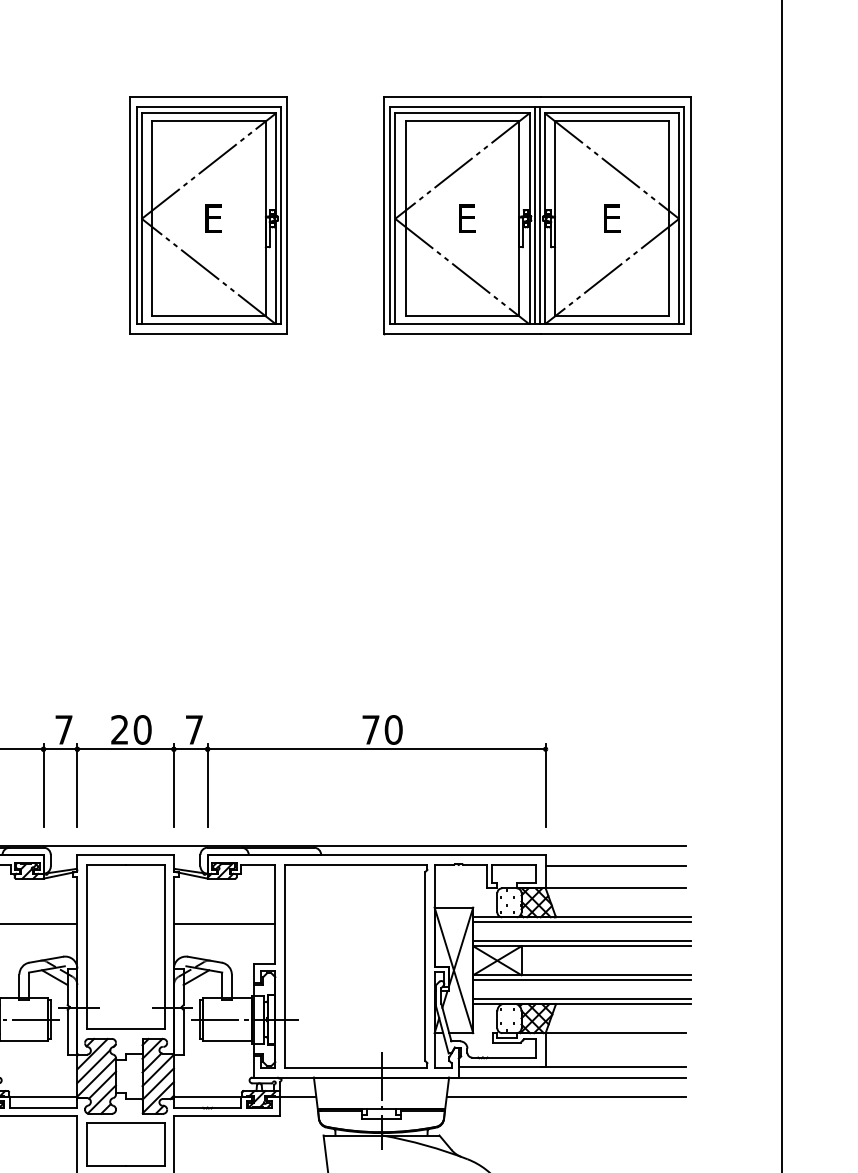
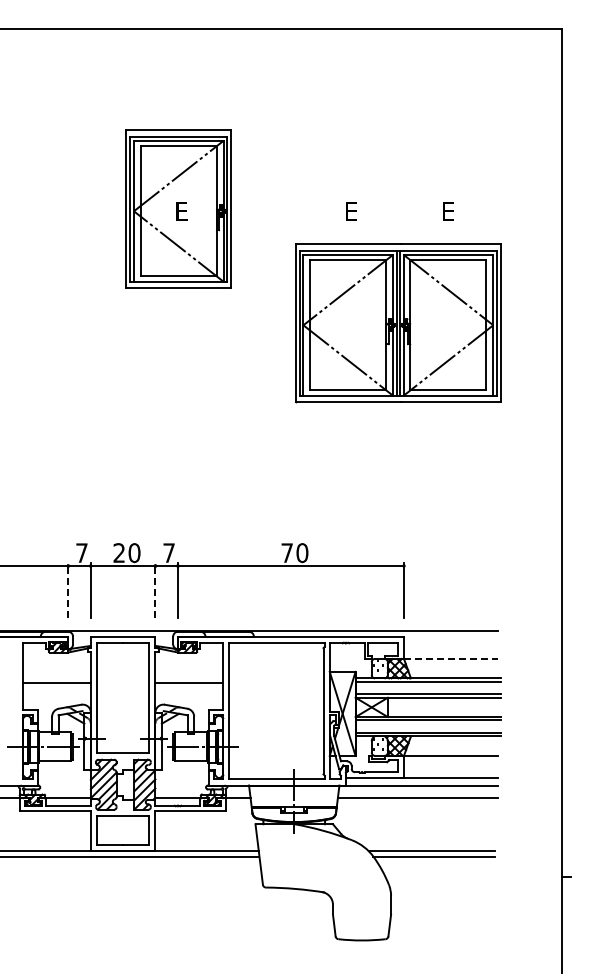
part: (537, 216) -> (398, 323), moved
line: (43, 784) -> (68, 589), solid -> dashed
line: (174, 784) -> (155, 589), solid -> dashed
line: (615, 866) -> (450, 644), removed
line: (615, 887) -> (450, 658), solid -> dashed

